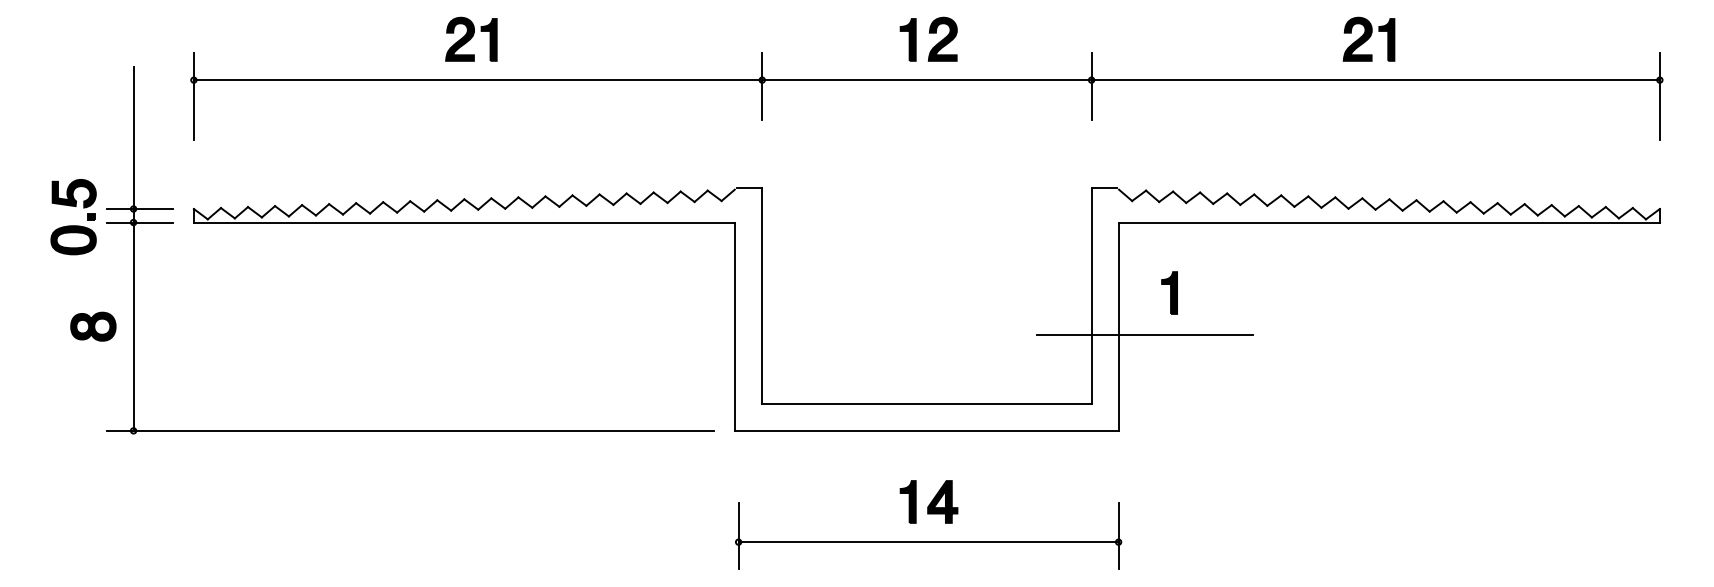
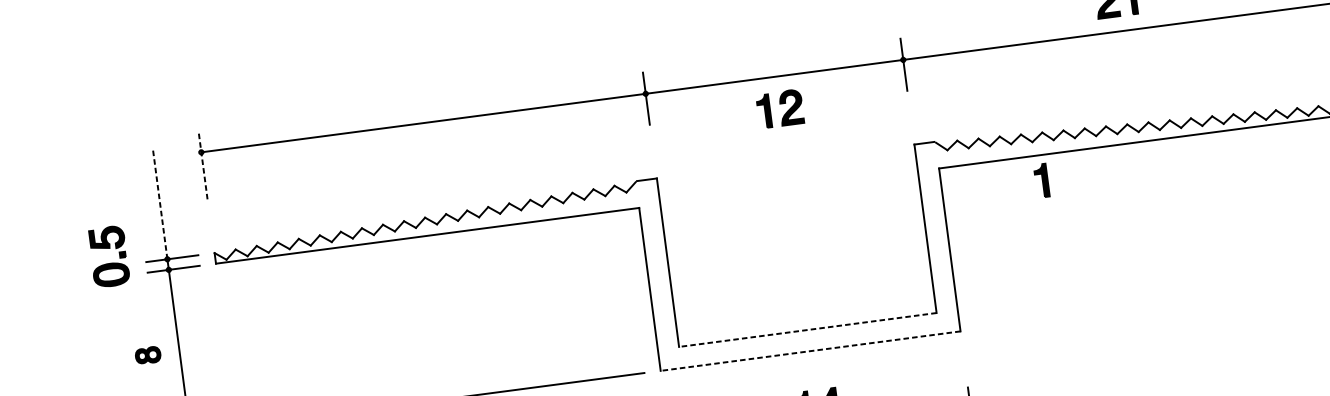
part: (471, 38) -> (414, 91), removed
part: (928, 38) -> (779, 108), moved
line: (193, 96) -> (202, 165), solid -> dashed
line: (133, 137) -> (160, 203), solid -> dashed
part: (73, 225) -> (109, 263), moved
part: (1169, 292) -> (1041, 180), moved
part: (93, 326) -> (148, 355), size x0.7
line: (1144, 334) -> (970, 253), removed
line: (926, 403) -> (807, 329), solid -> dashed
line: (926, 430) -> (810, 350), solid -> dashed

